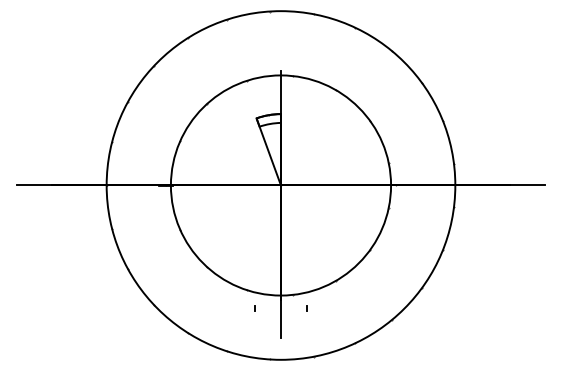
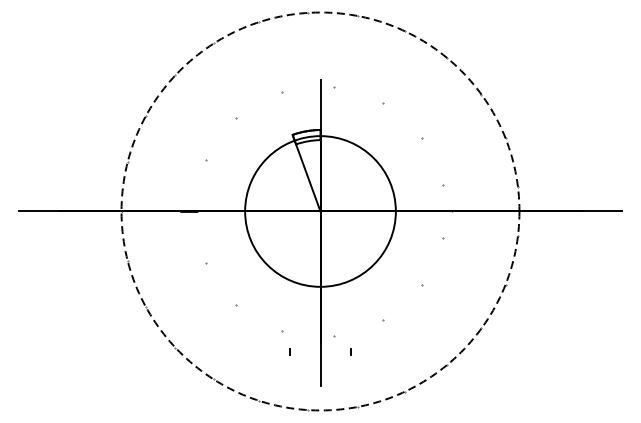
circle: (280, 185) -> (319, 211), size x0.6
circle: (280, 185) -> (319, 211), solid -> dashed

